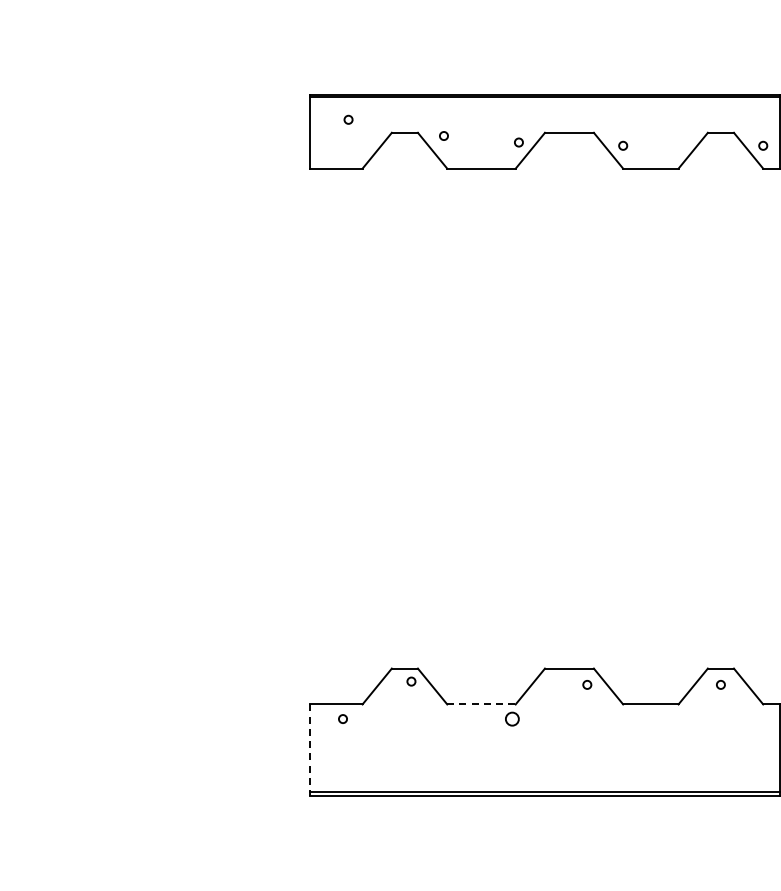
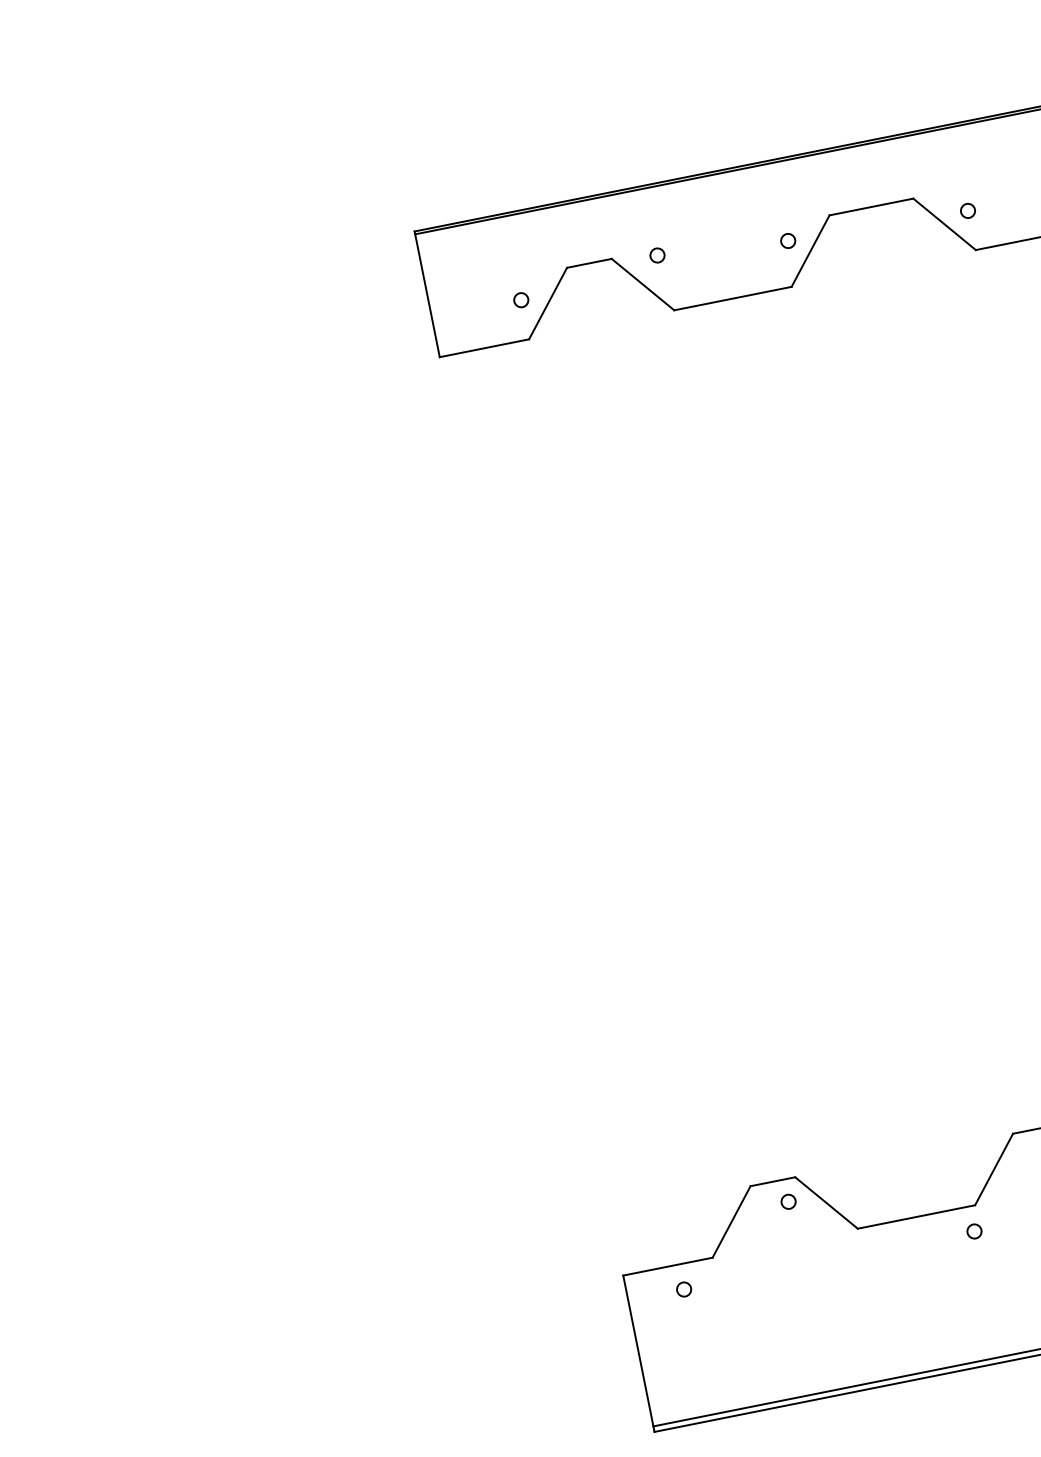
circle: (348, 119) -> (521, 299), moved
line: (481, 704) -> (916, 1217), dashed -> solid
circle: (512, 718) -> (974, 1230), size x0.62
line: (310, 750) -> (639, 1354), dashed -> solid

